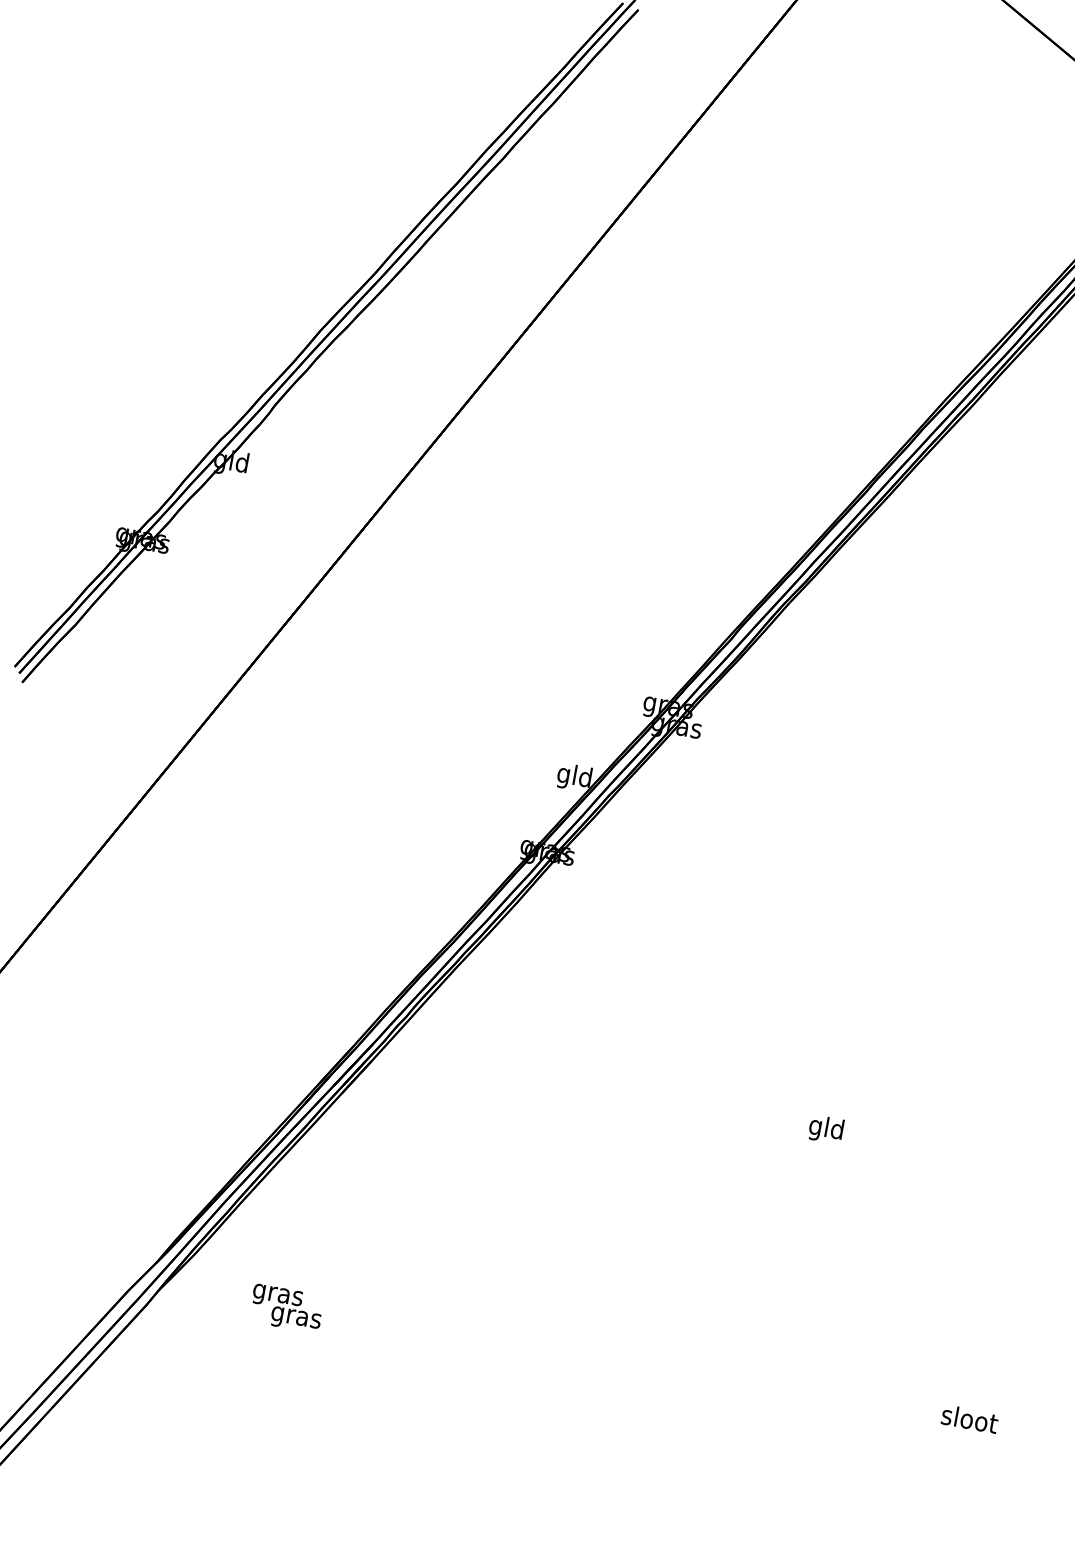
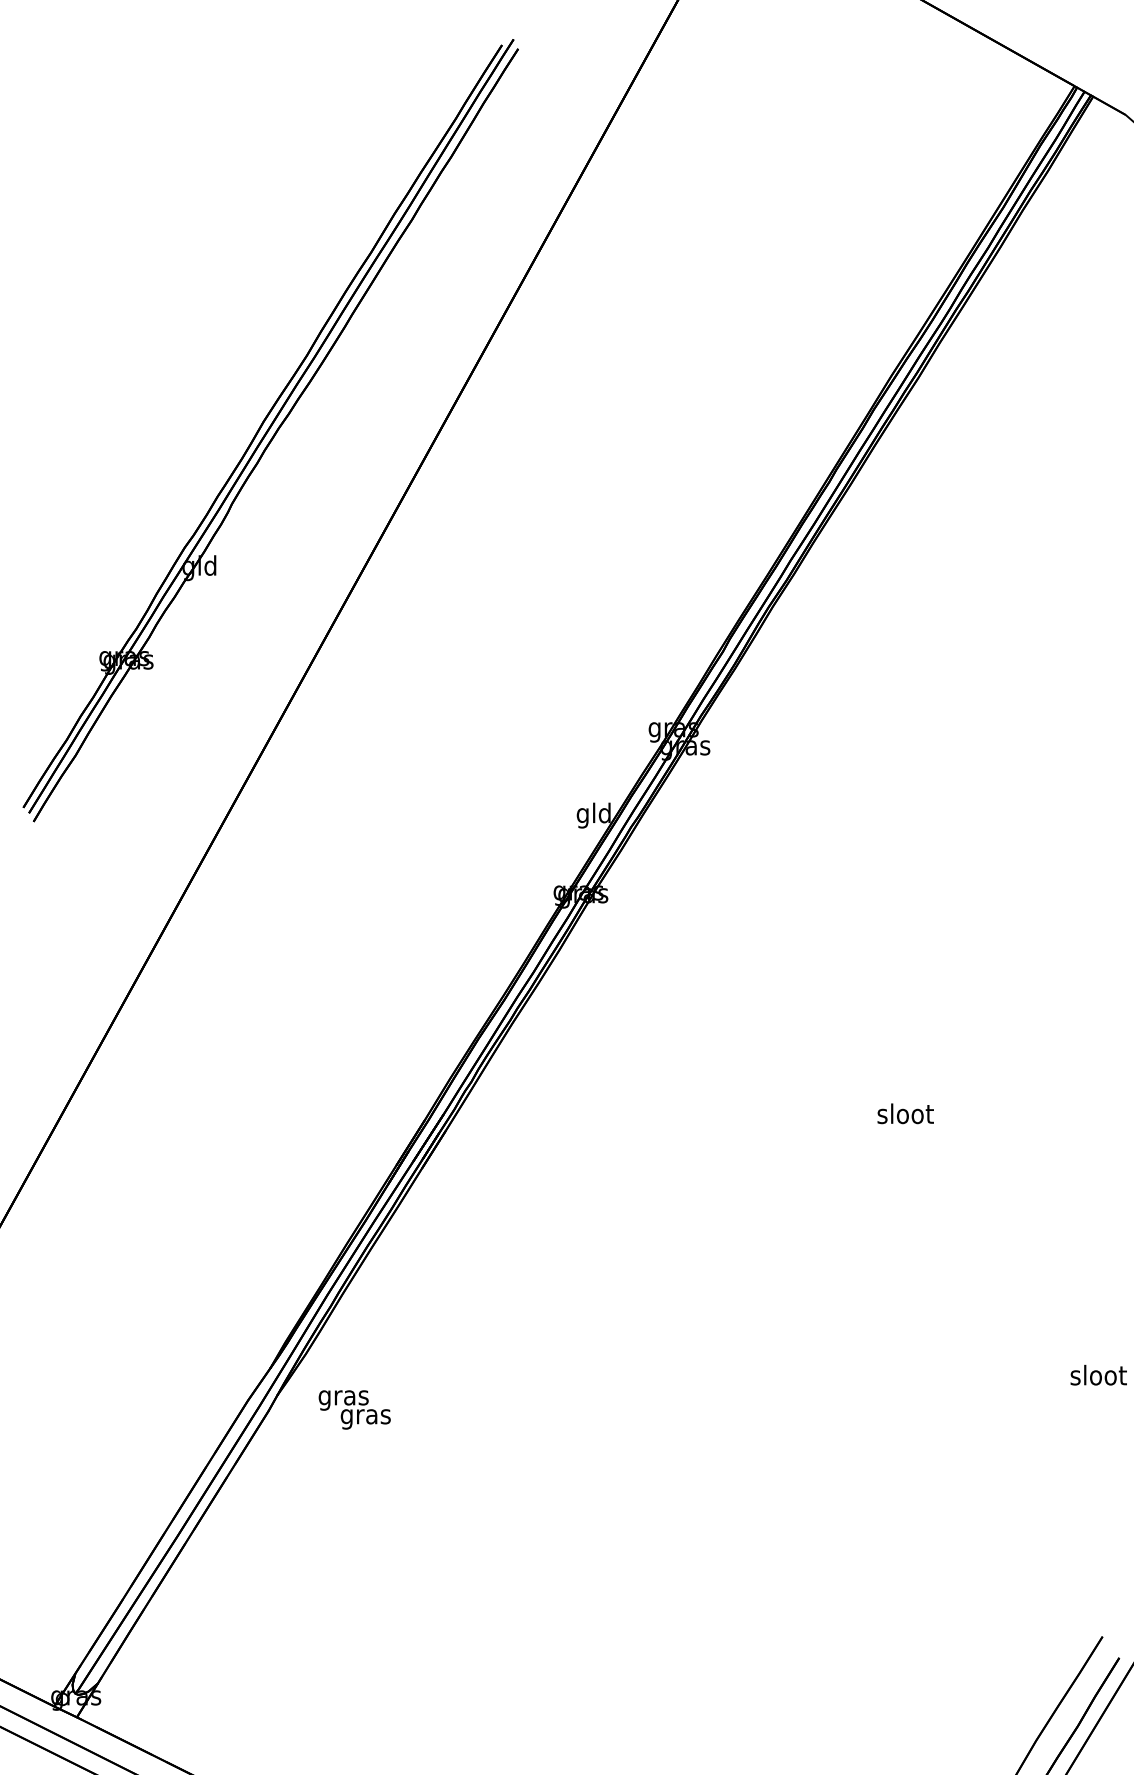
text: (826, 1129) -> (905, 1116), gld -> sloot
text: (286, 1308) -> (354, 1409), moved

